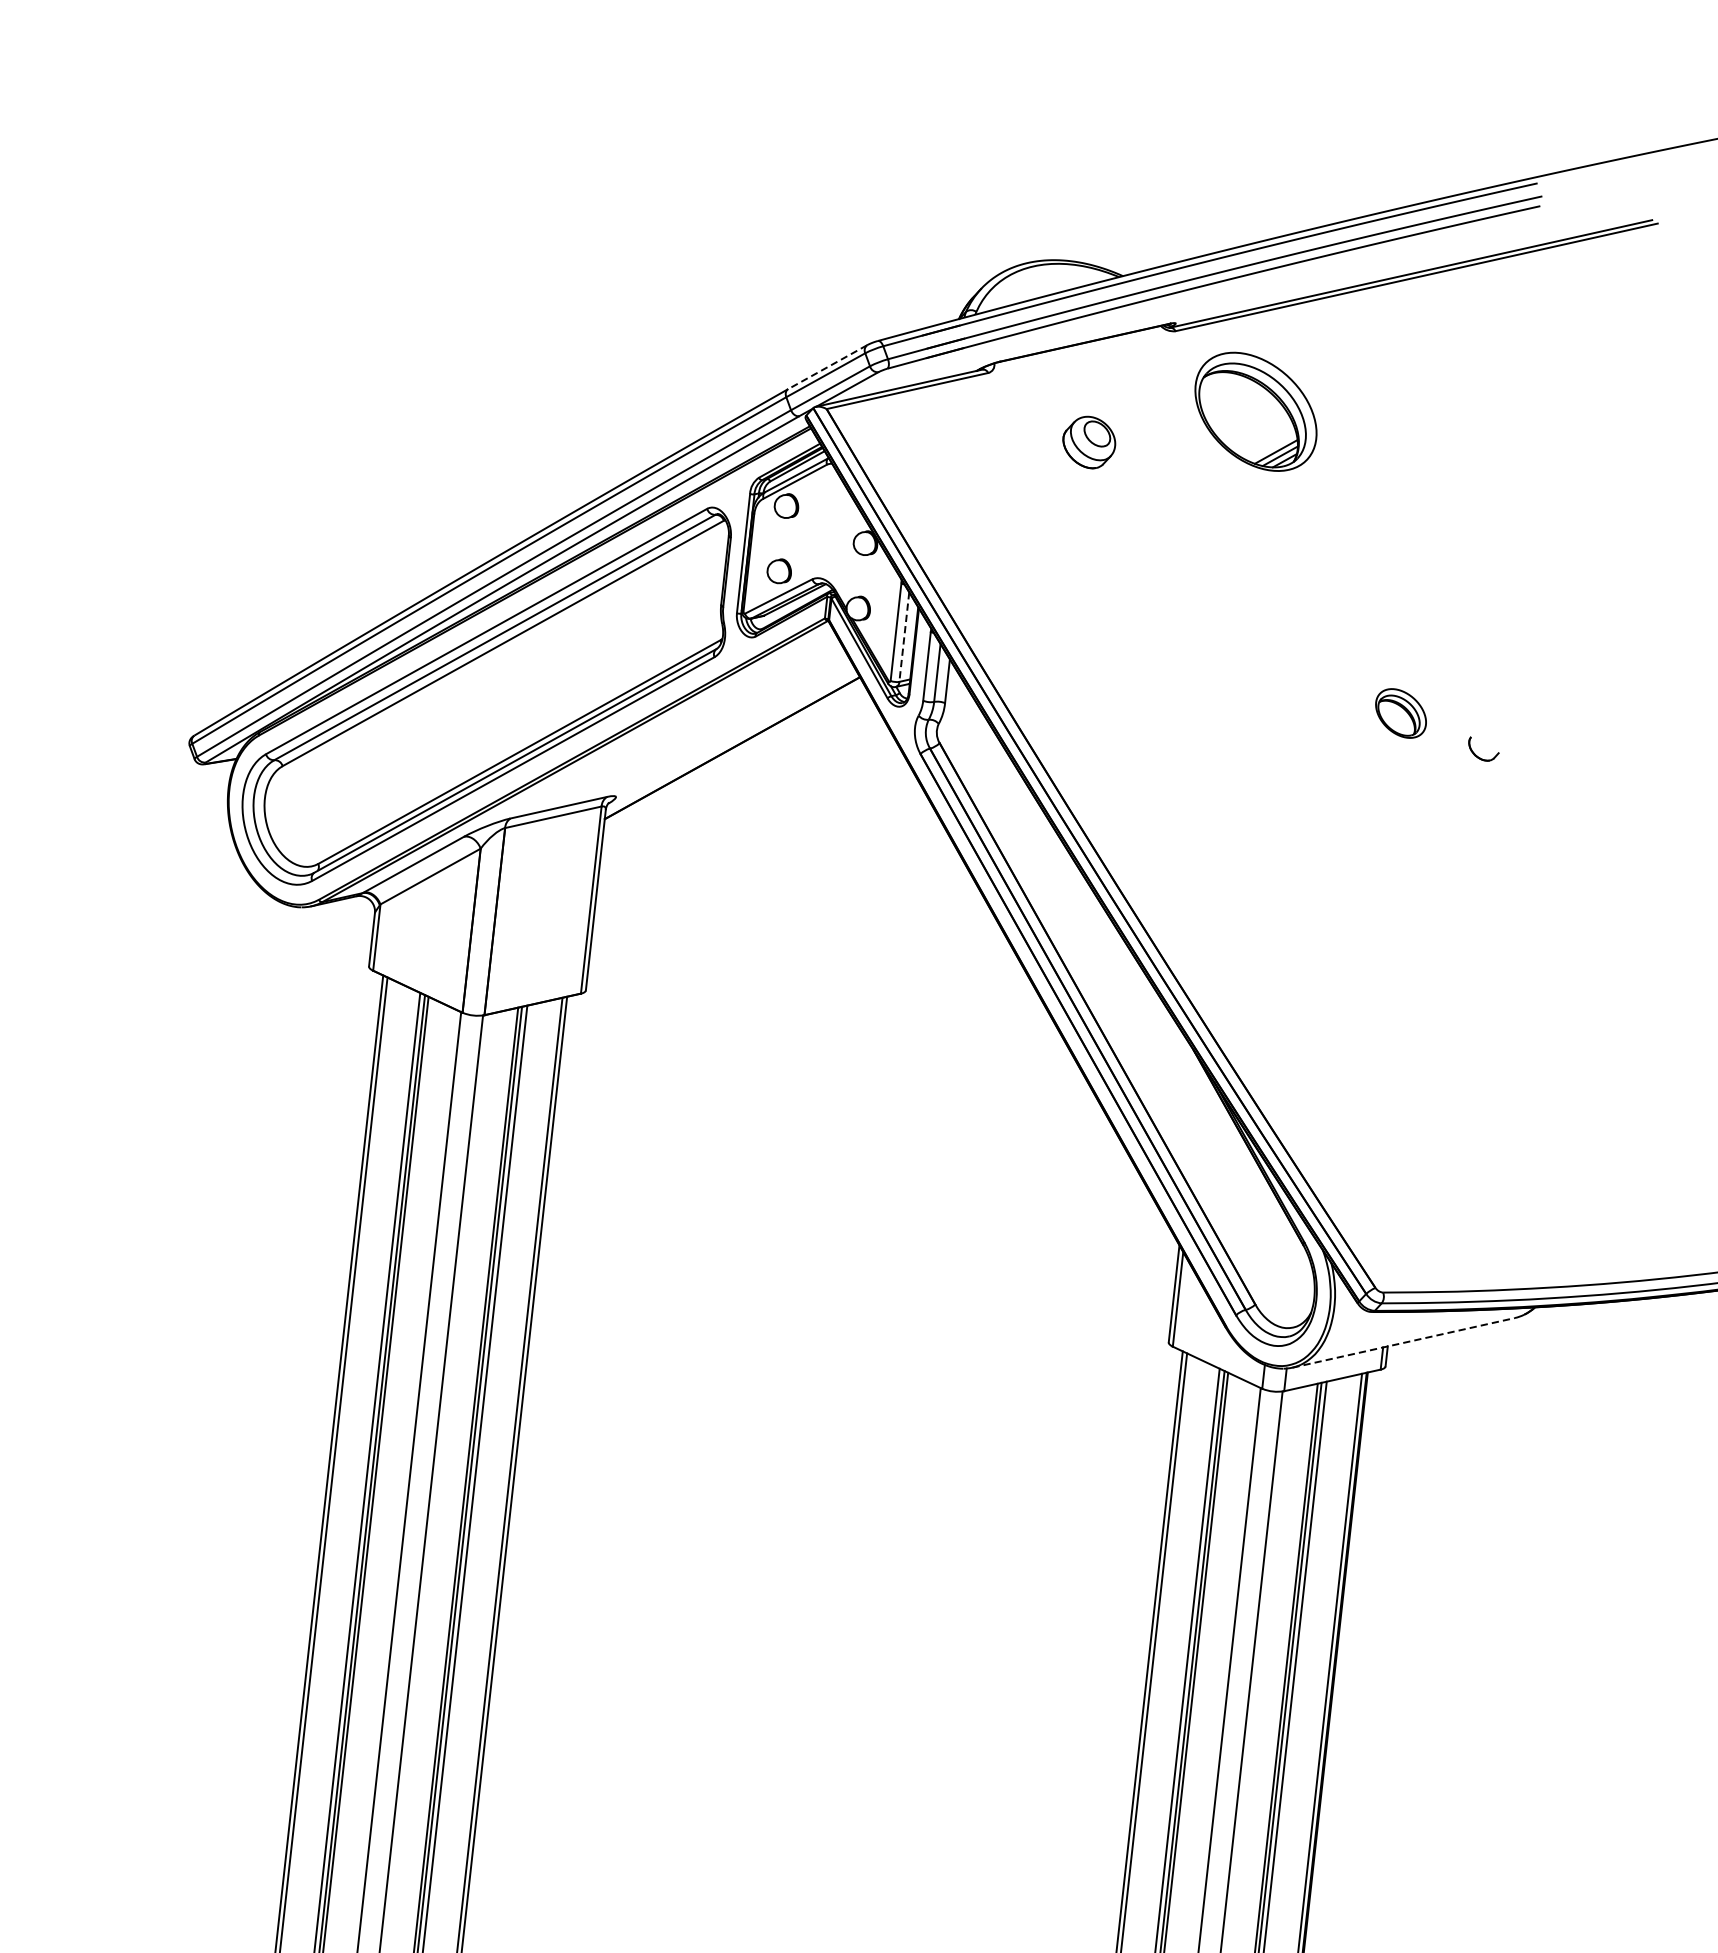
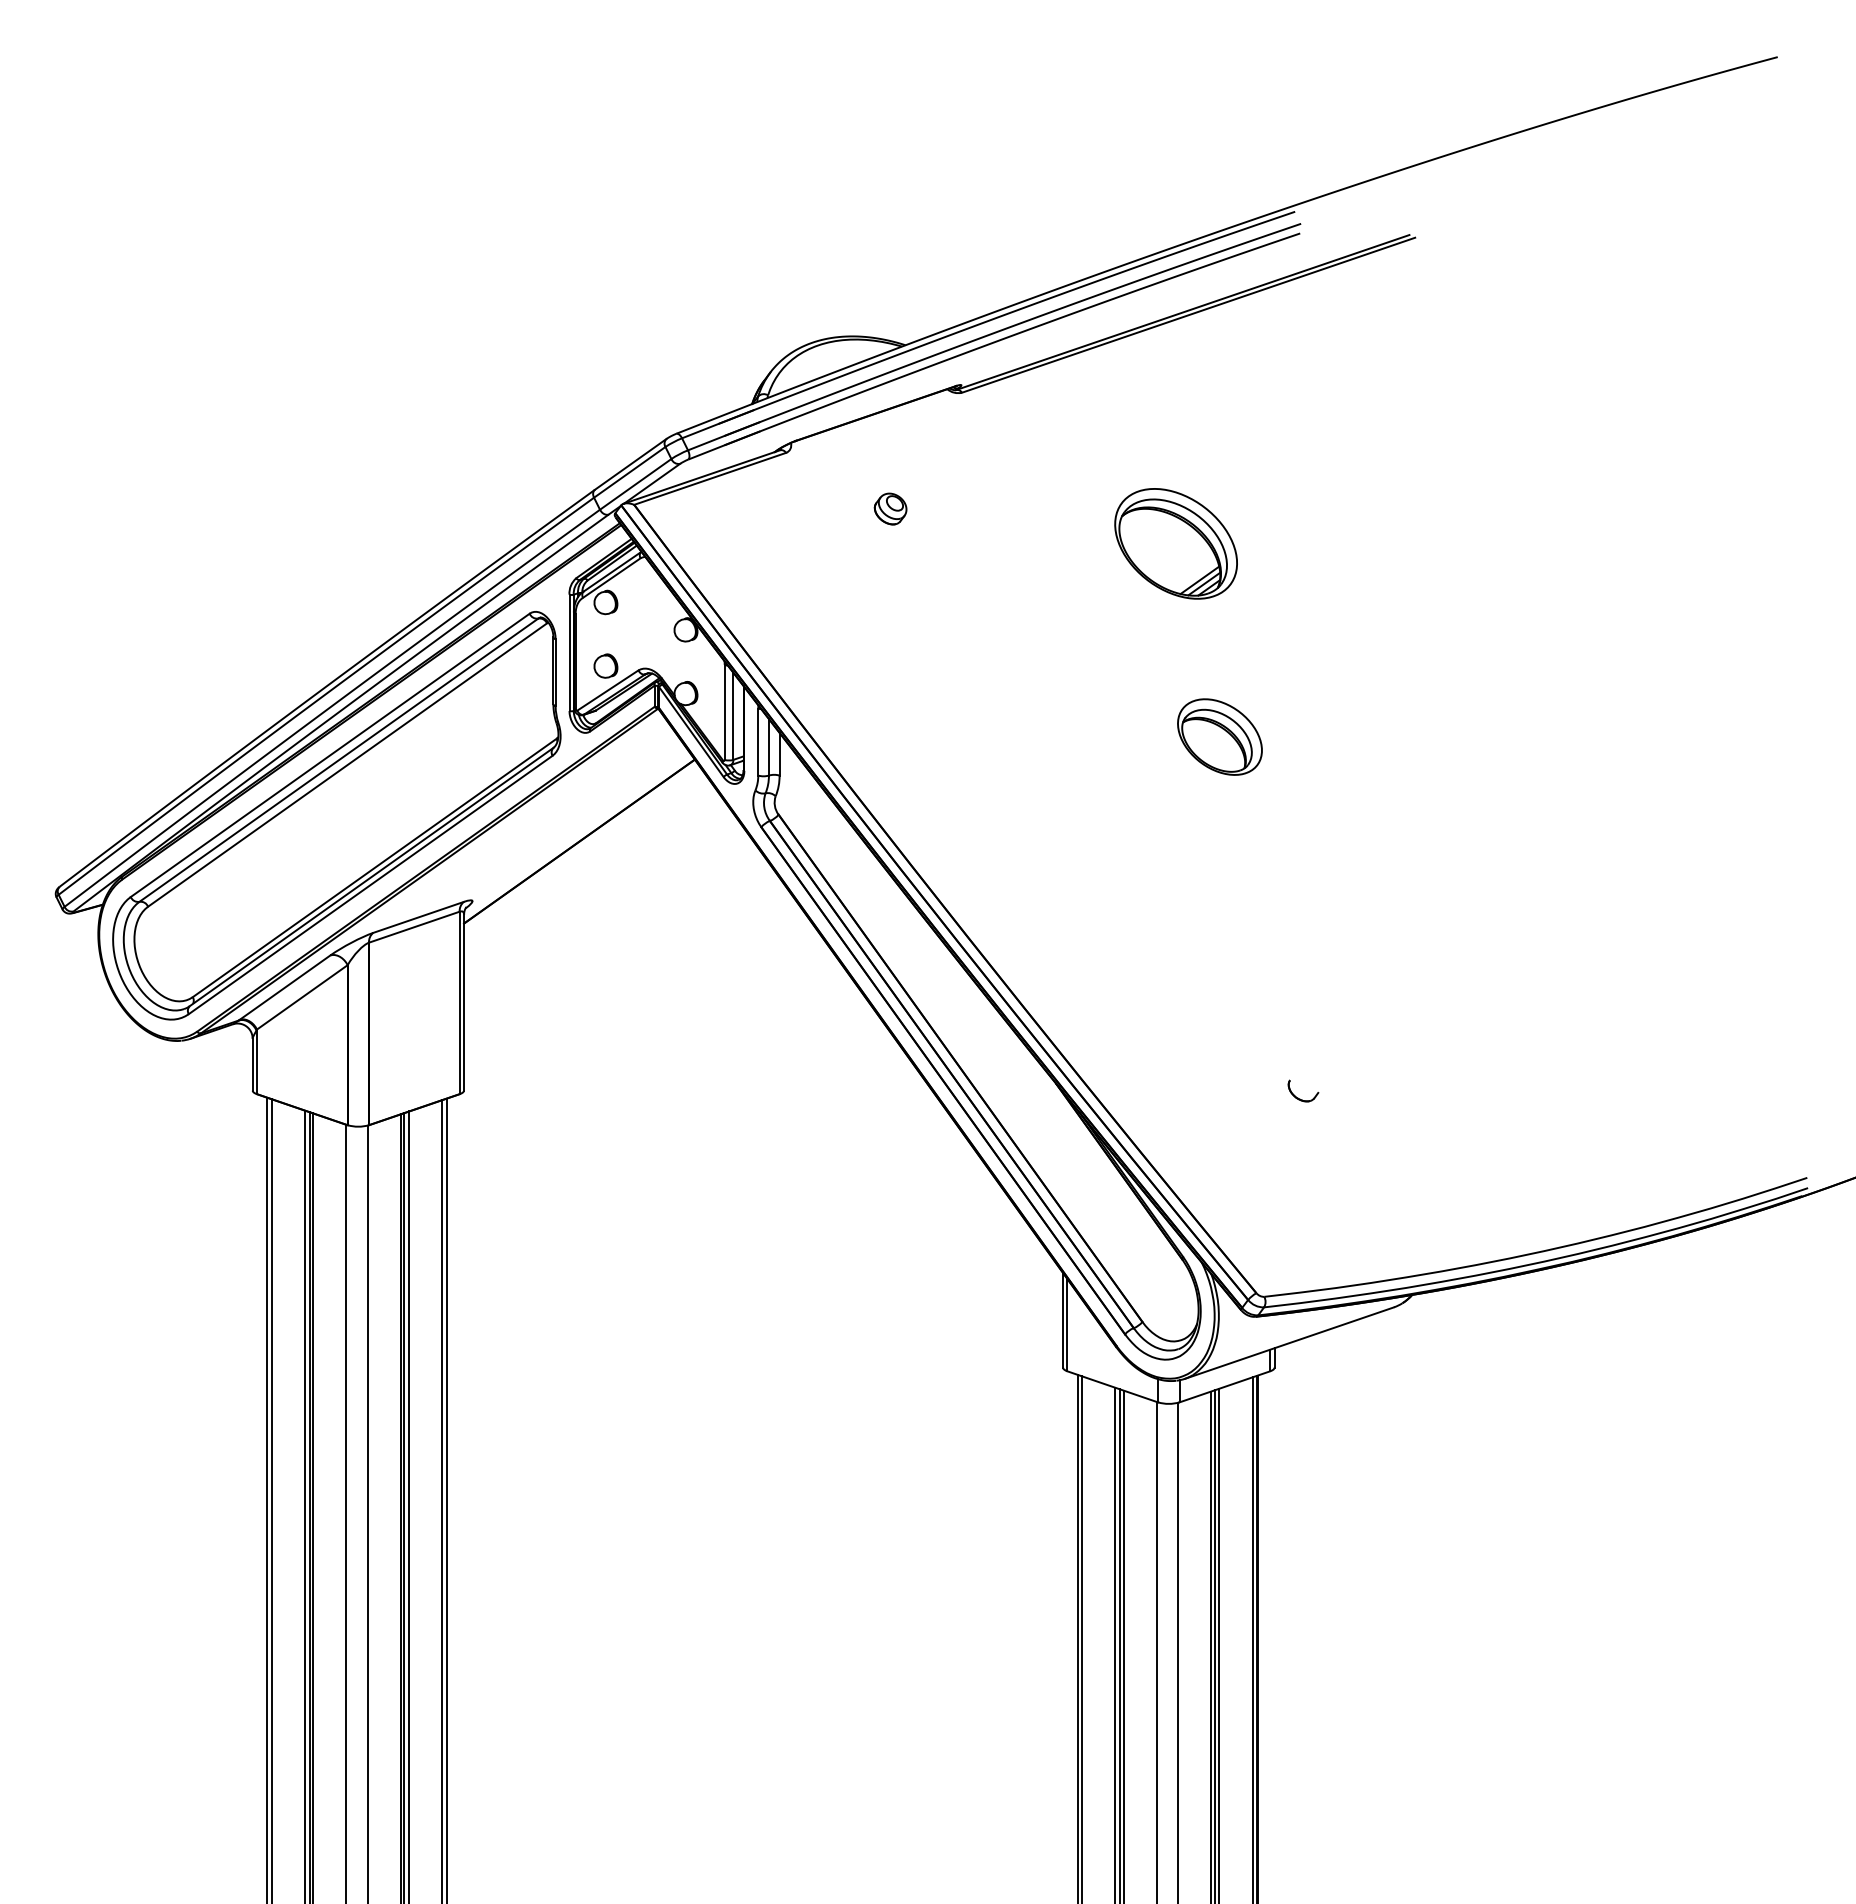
line: (827, 367) -> (630, 464), dashed -> solid
part: (1255, 411) -> (1175, 543), moved
part: (1089, 441) -> (890, 508), size x0.62
line: (904, 637) -> (733, 716), dashed -> solid
part: (1400, 712) -> (1219, 736), size x1.67
part: (1479, 756) -> (1300, 1098), moved
line: (1403, 1342) -> (1289, 1342), dashed -> solid

